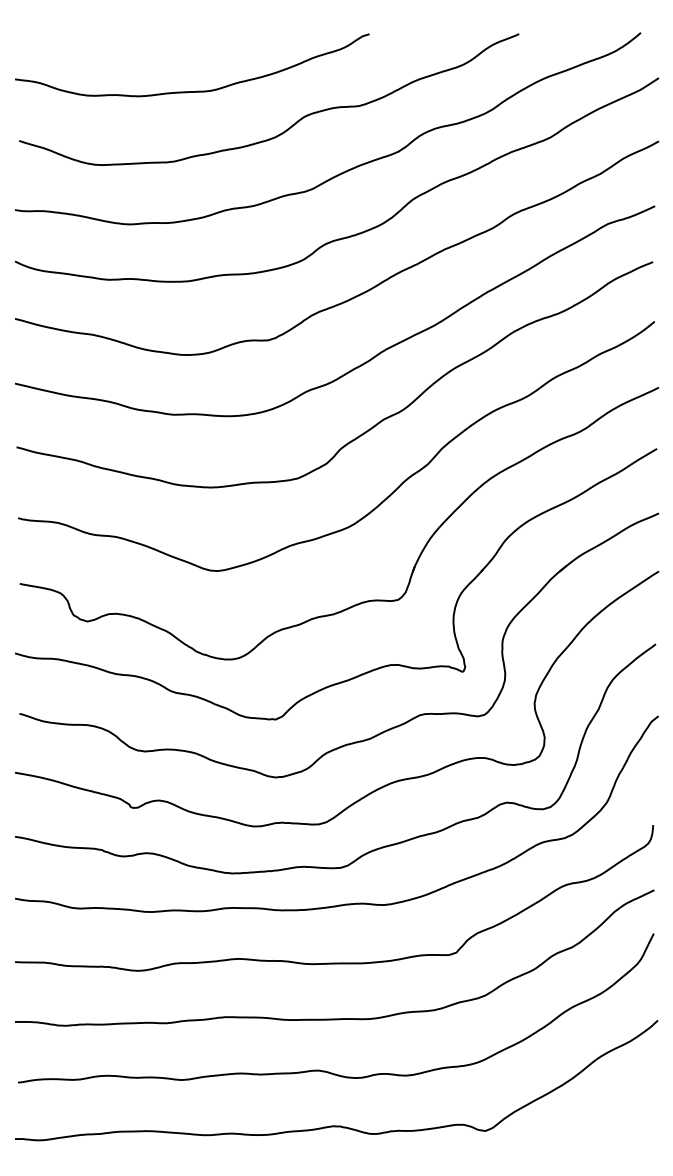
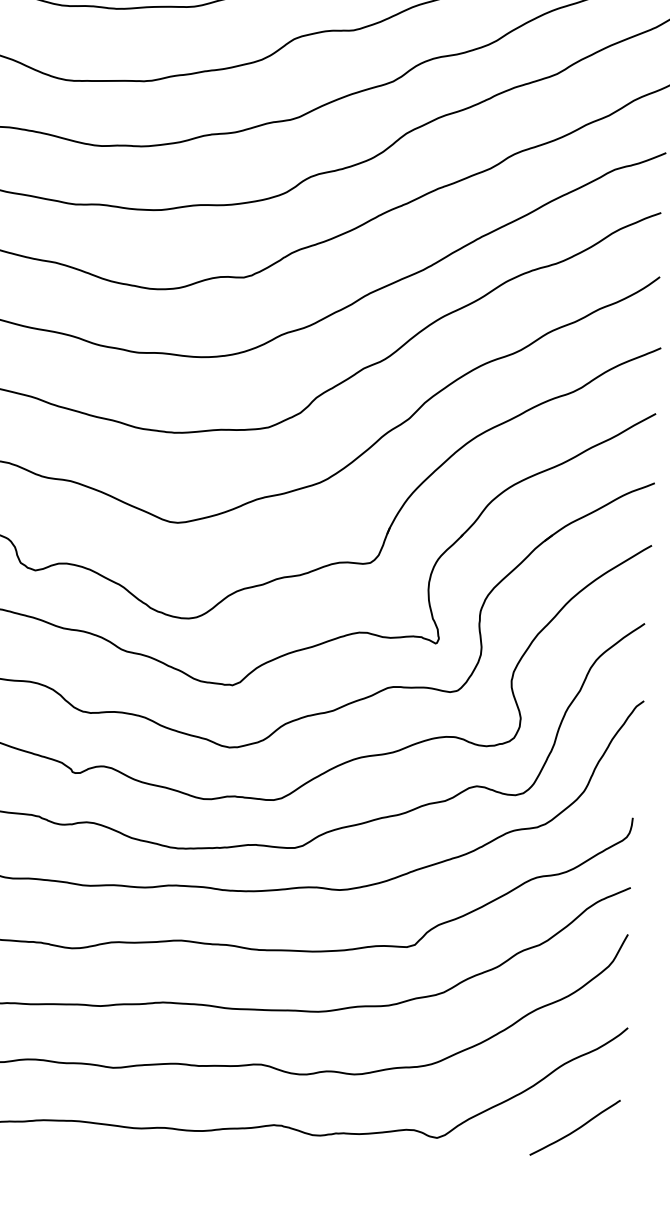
curve: (614, 1116) -> (576, 1128), added

